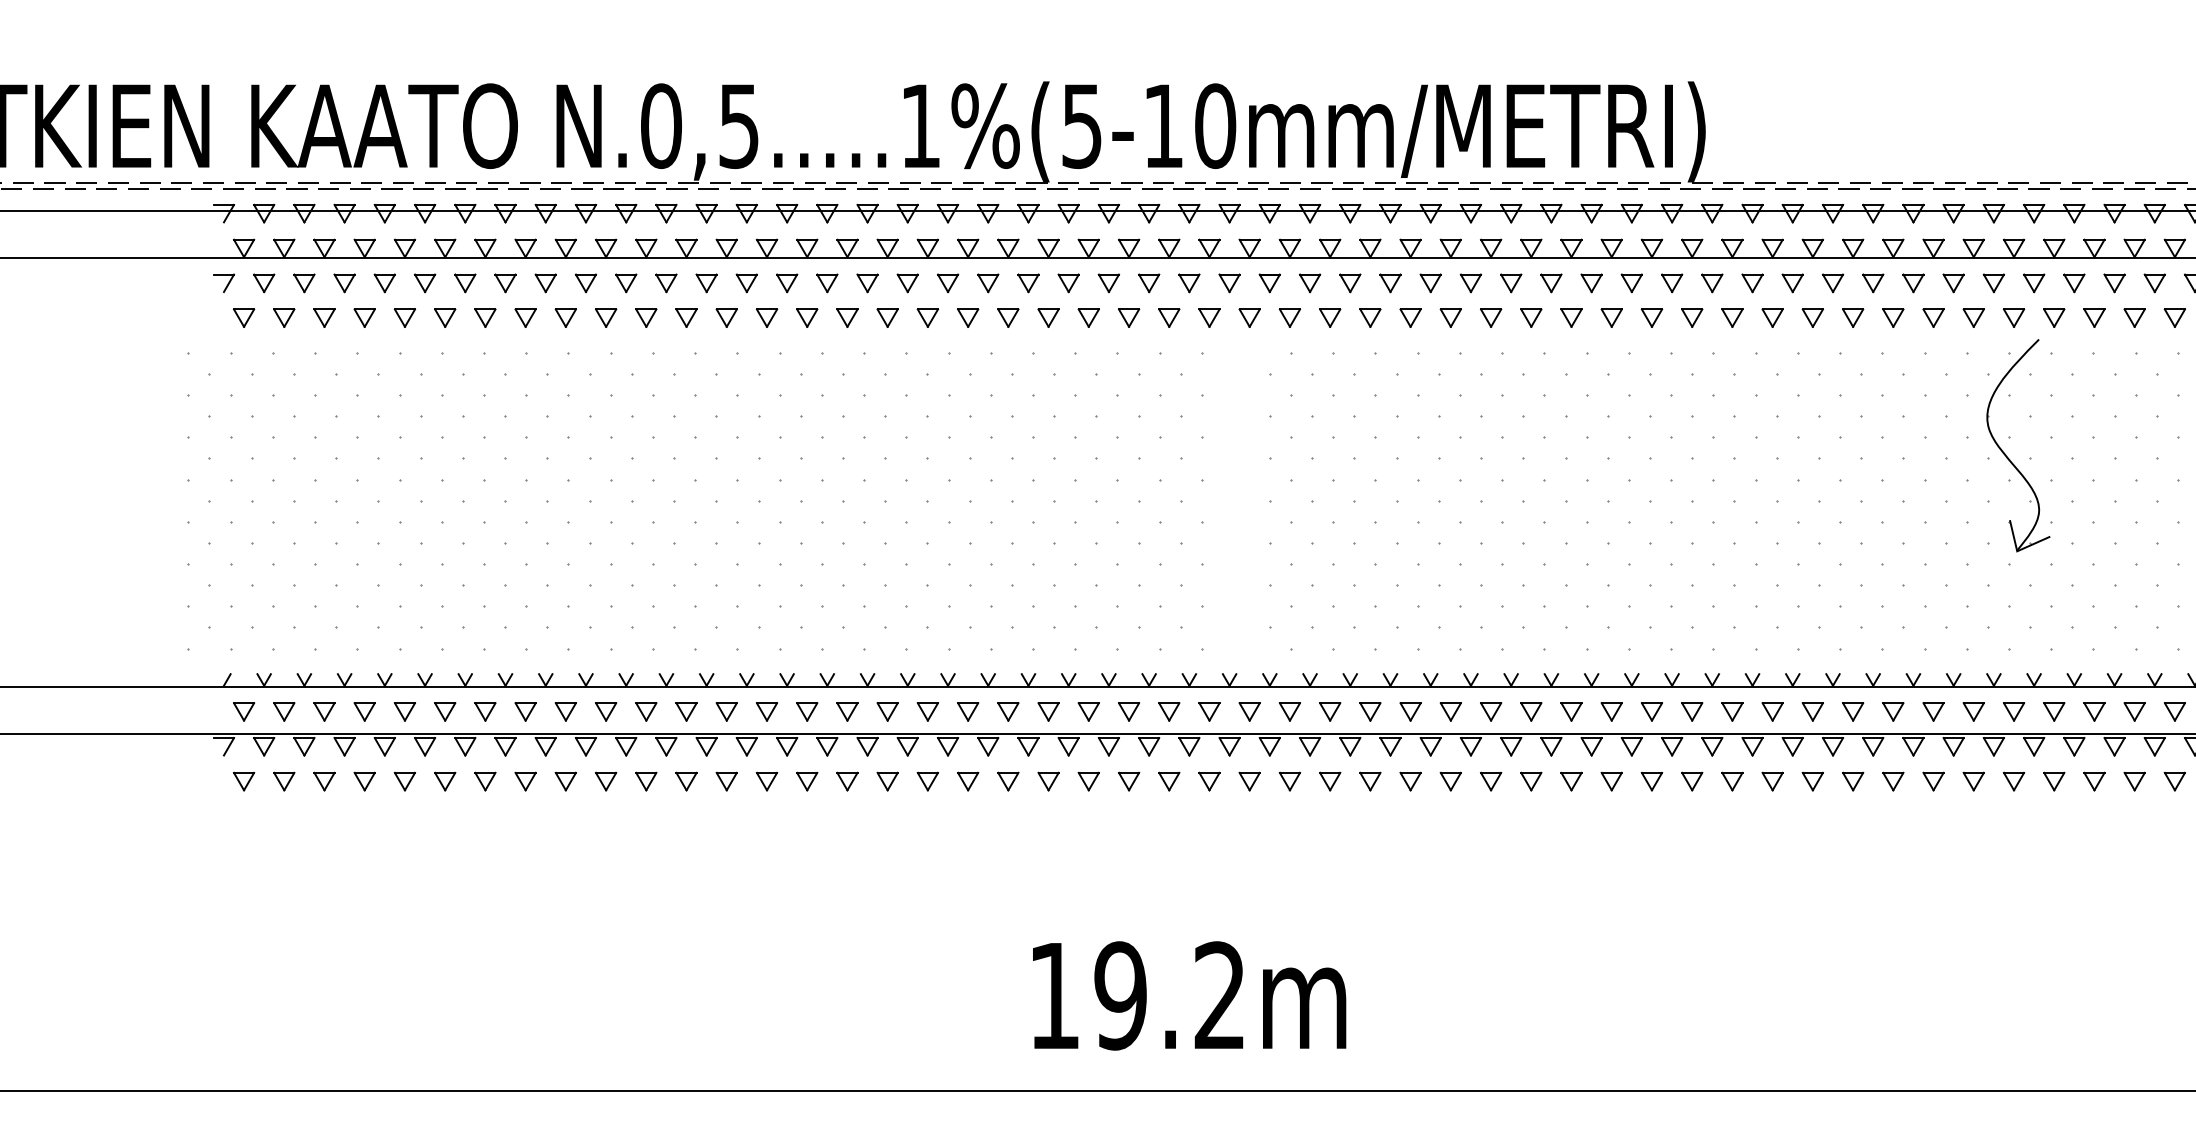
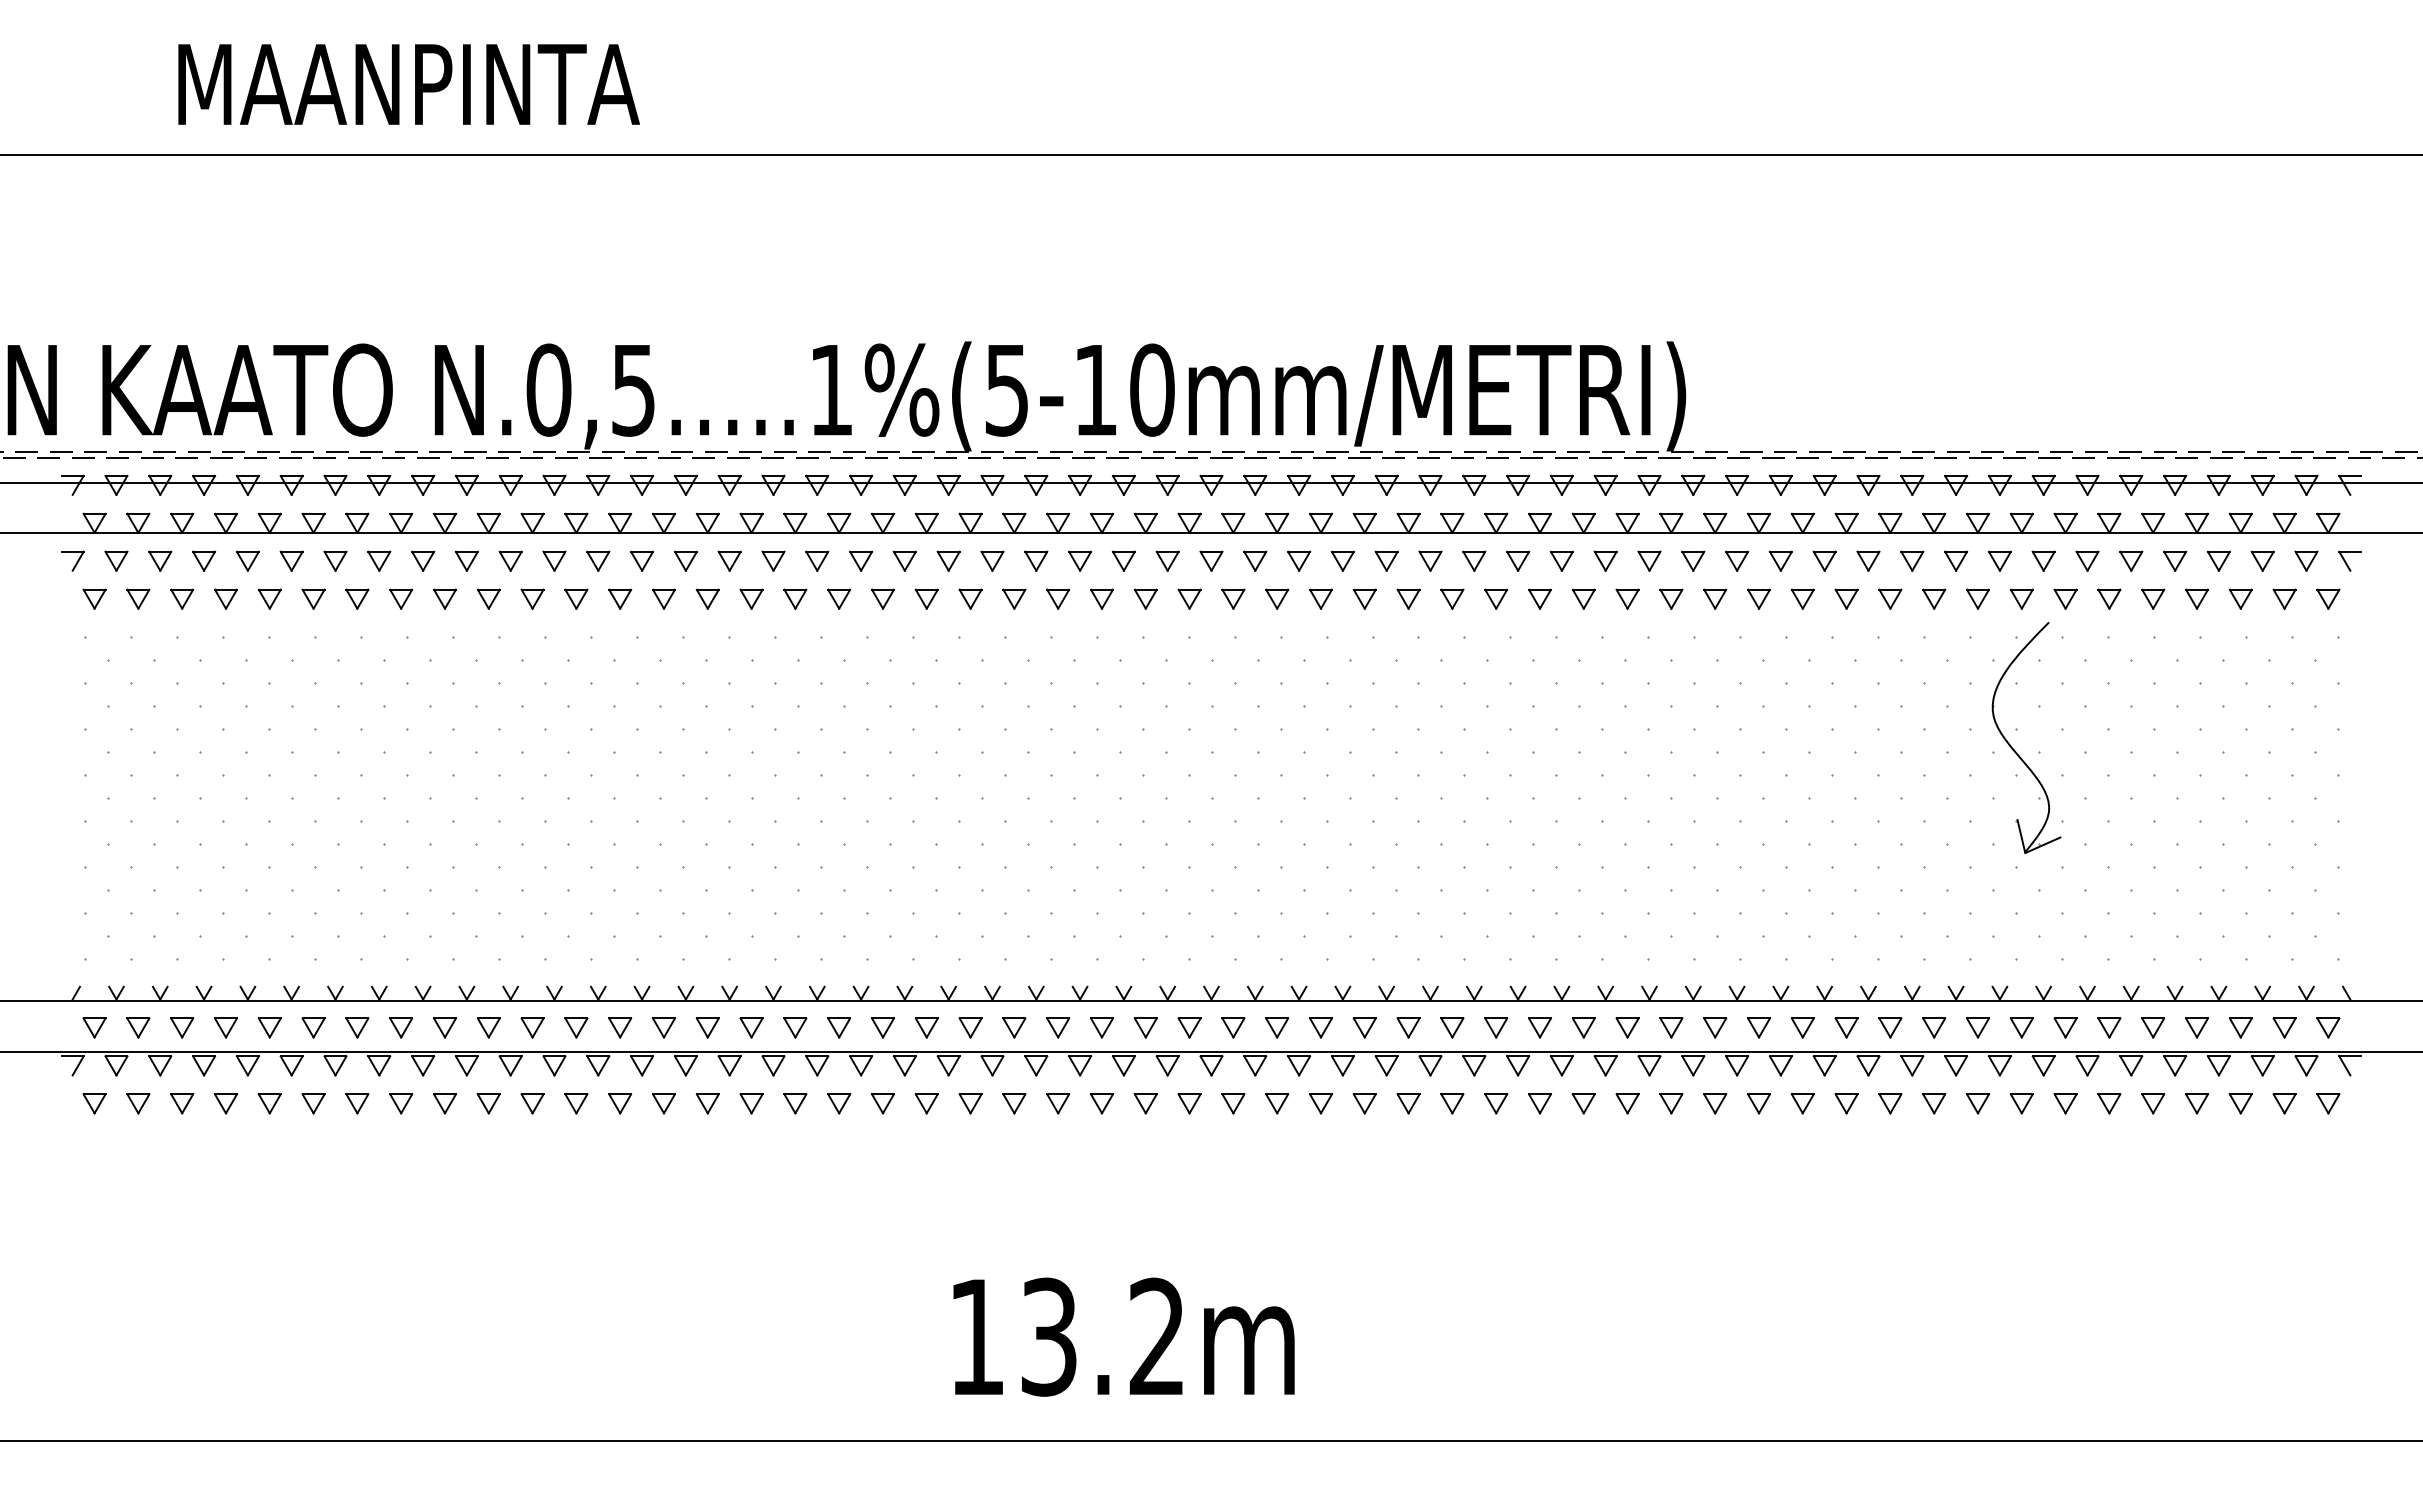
part: (695, 480) -> (637, 776), moved
text: (1120, 995) -> (1048, 1336), 19.2m -> 13.2m

